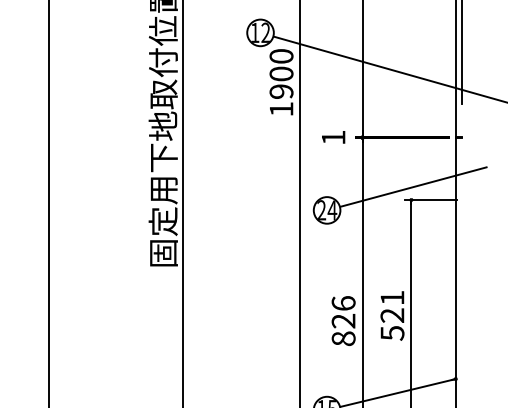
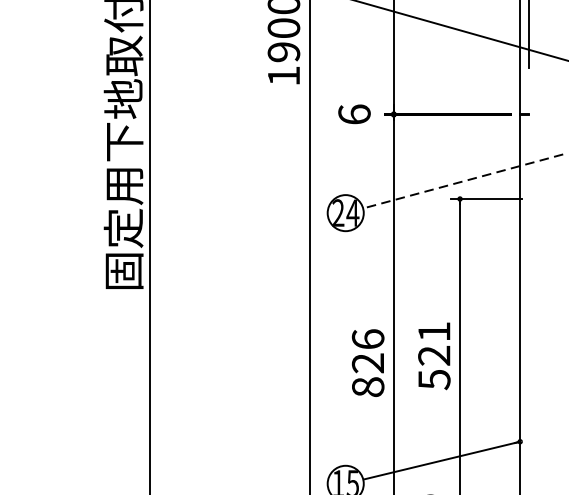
text: (333, 137) -> (354, 114), 1 -> 6
line: (413, 187) -> (462, 182), solid -> dashed

